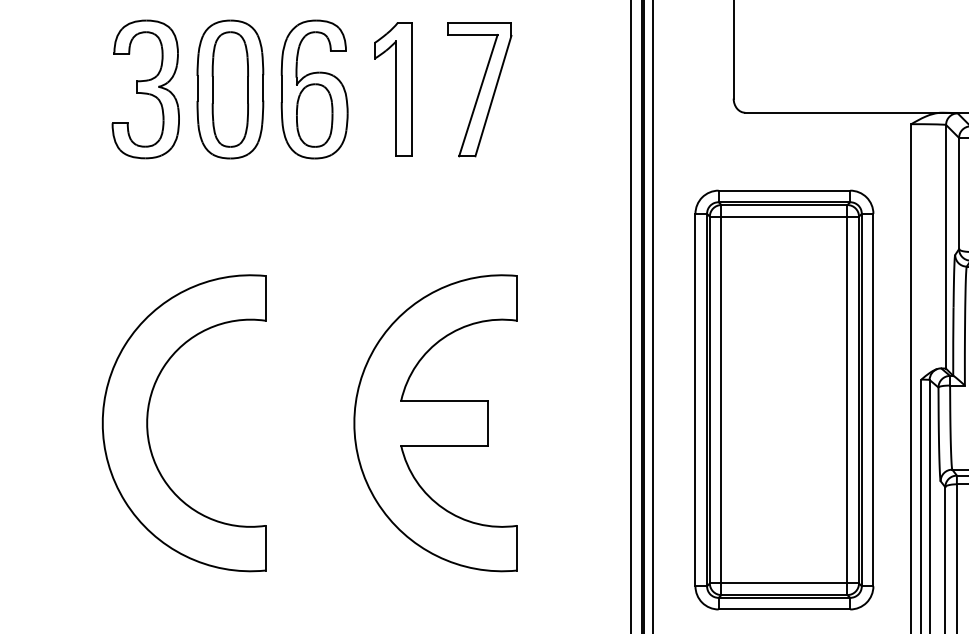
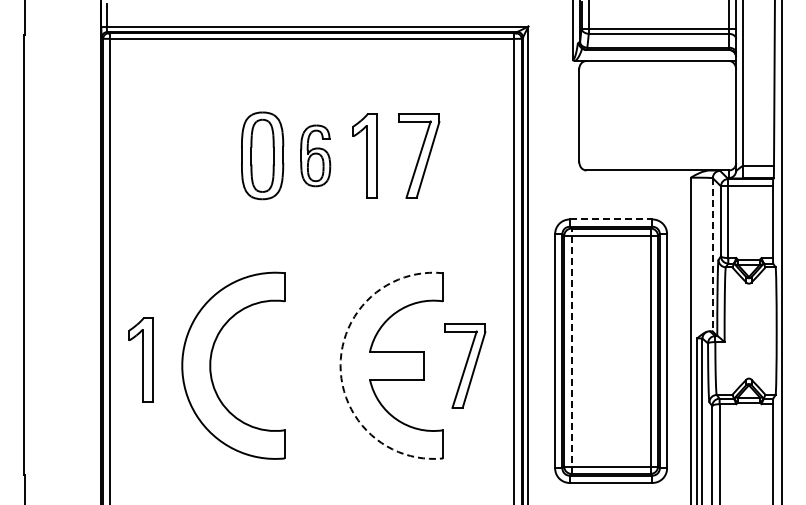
part: (146, 88) -> (209, 155), removed
part: (314, 88) -> (315, 155), size x0.7
line: (785, 190) -> (611, 219), solid -> dashed
line: (945, 246) -> (712, 254), solid -> dashed
line: (721, 400) -> (571, 351), solid -> dashed
part: (36, 413) -> (140, 359), added
arc: (354, 422) -> (340, 365), solid -> dashed
part: (552, 422) -> (465, 365), added

